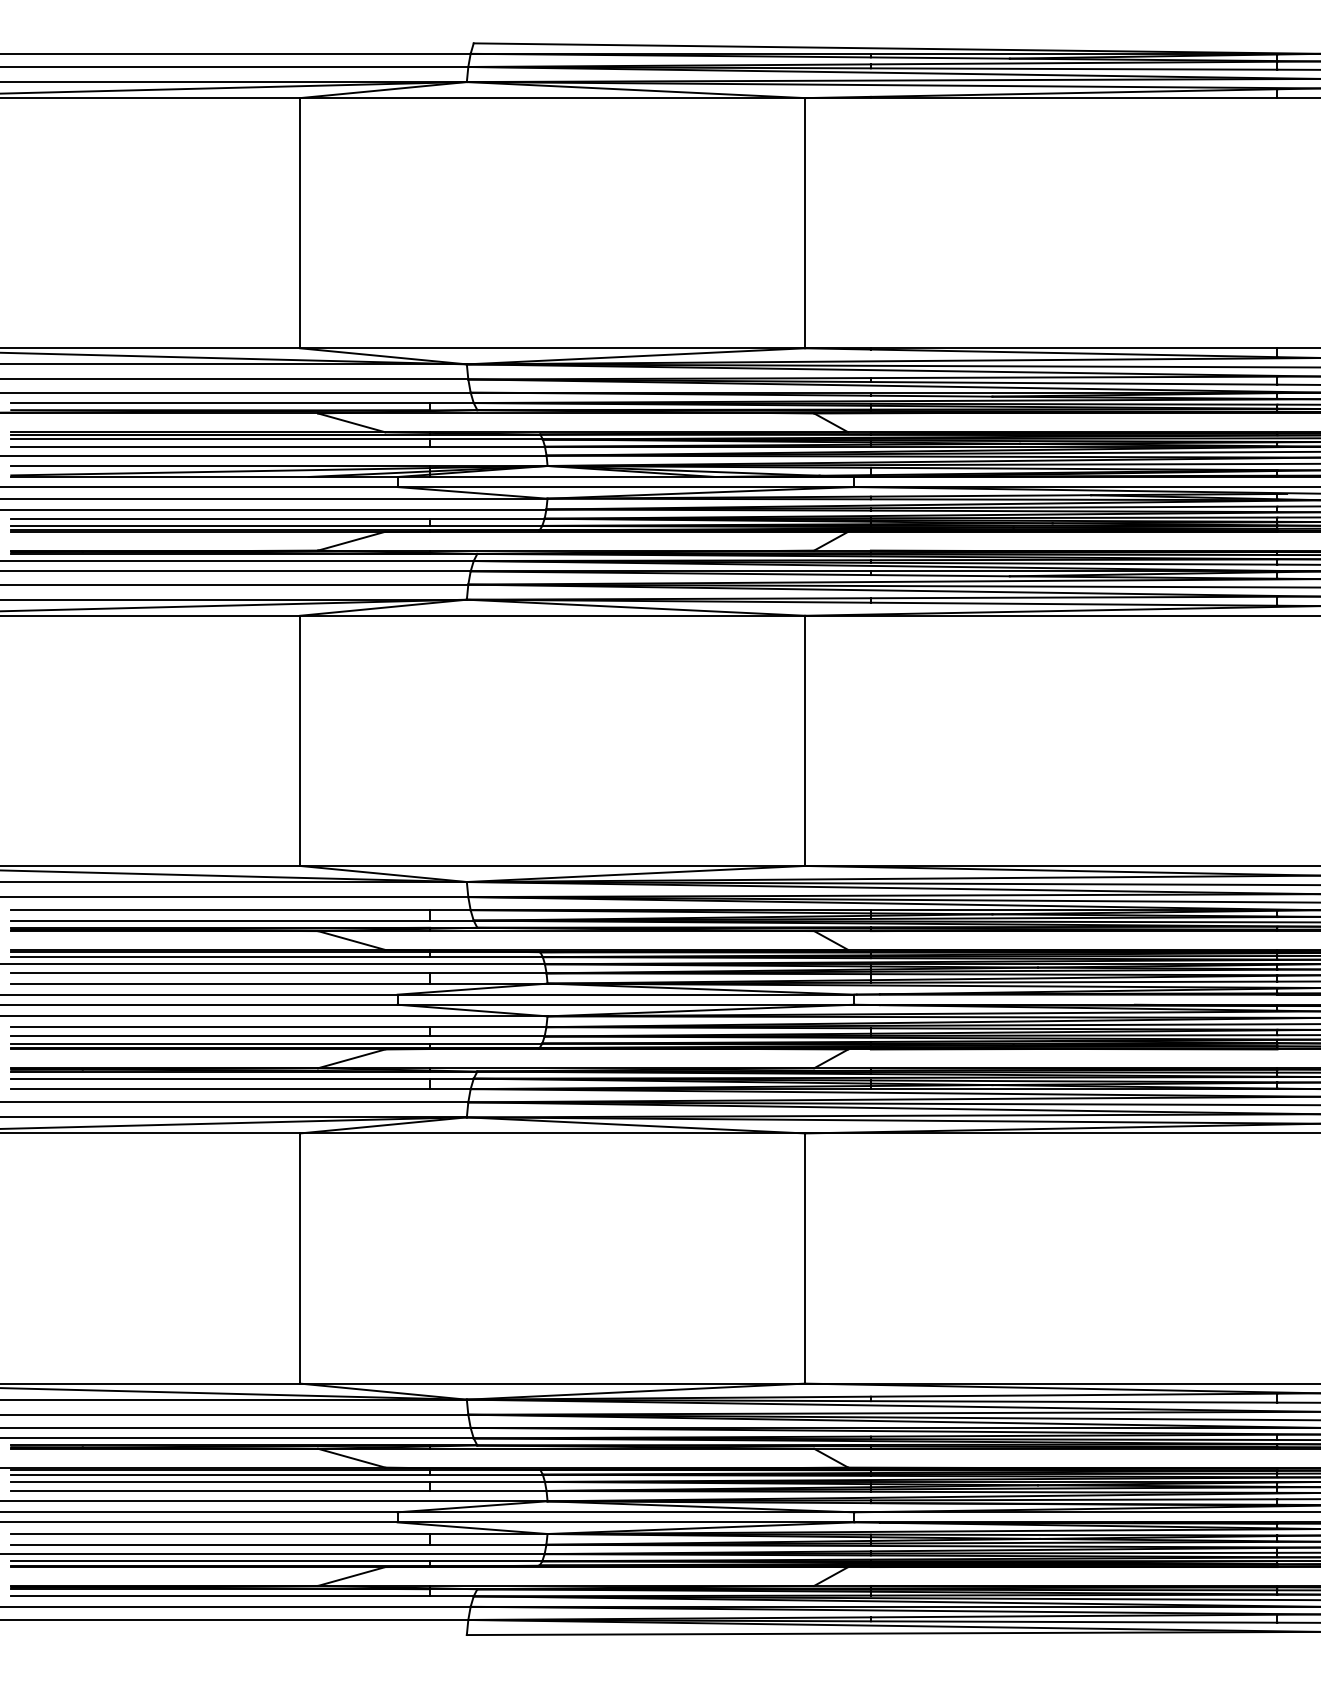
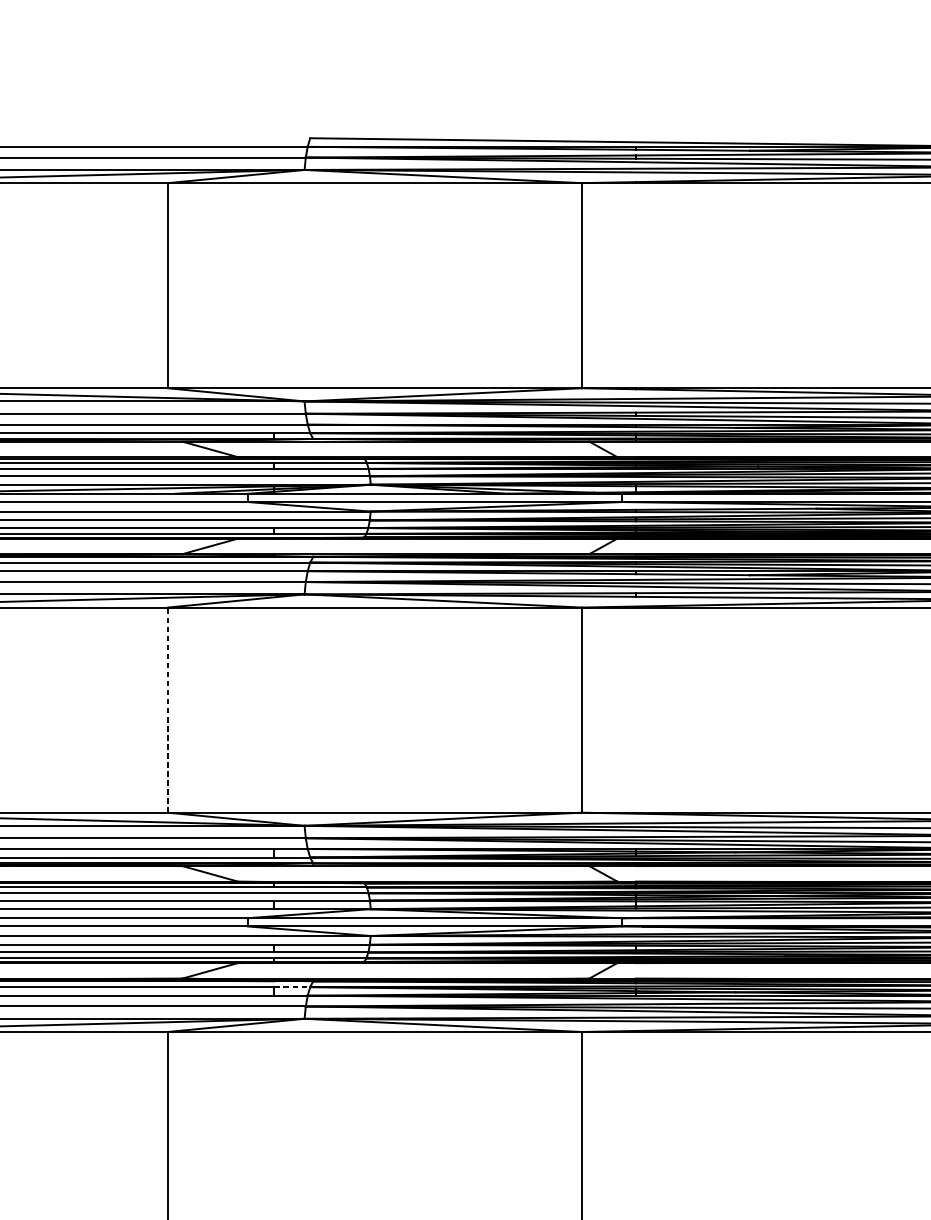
line: (300, 740) -> (168, 709), solid -> dashed
line: (451, 1078) -> (292, 986), solid -> dashed

